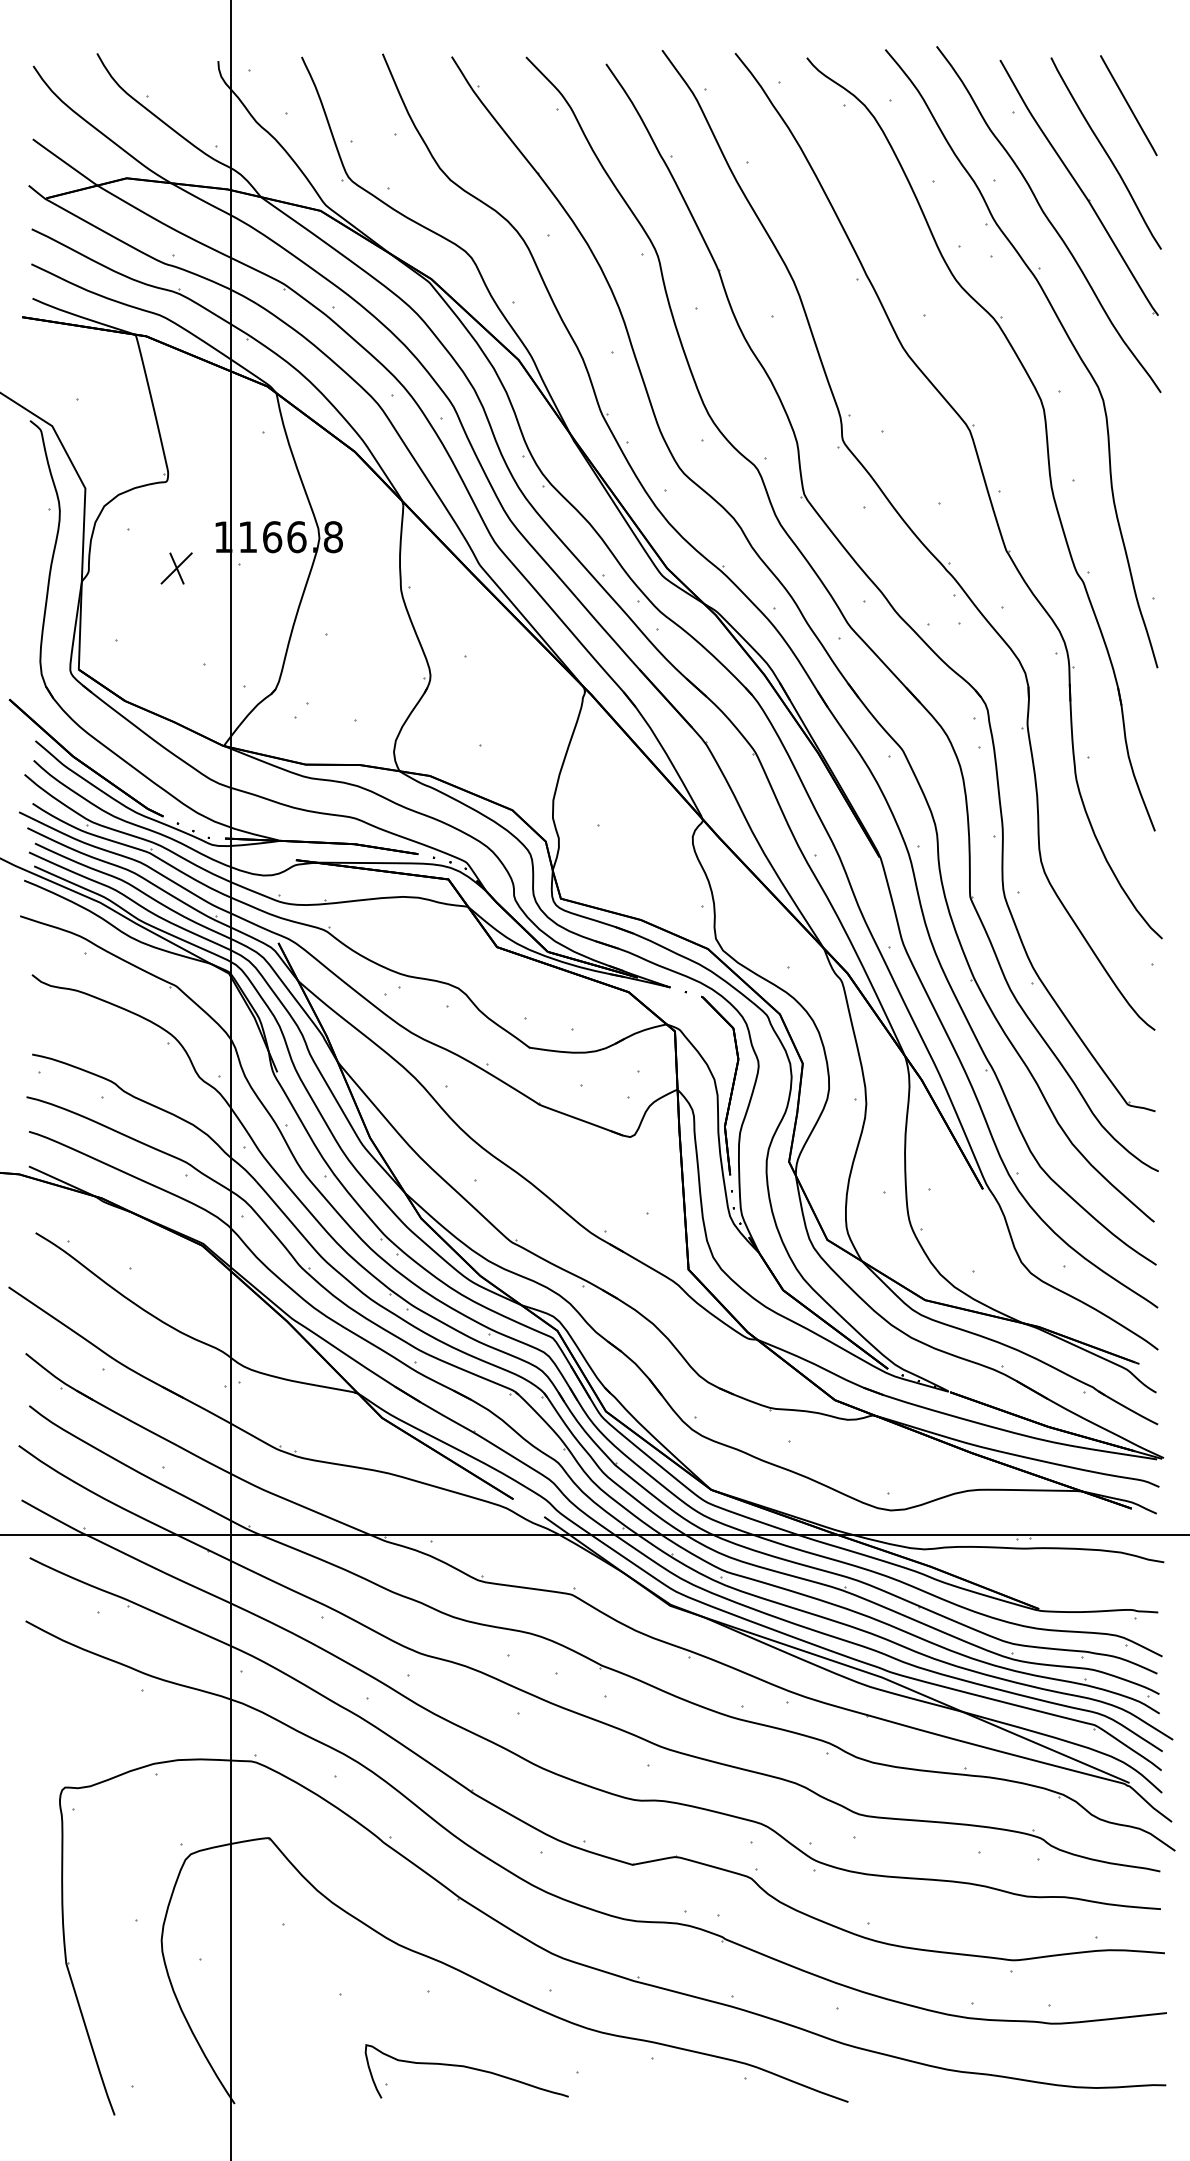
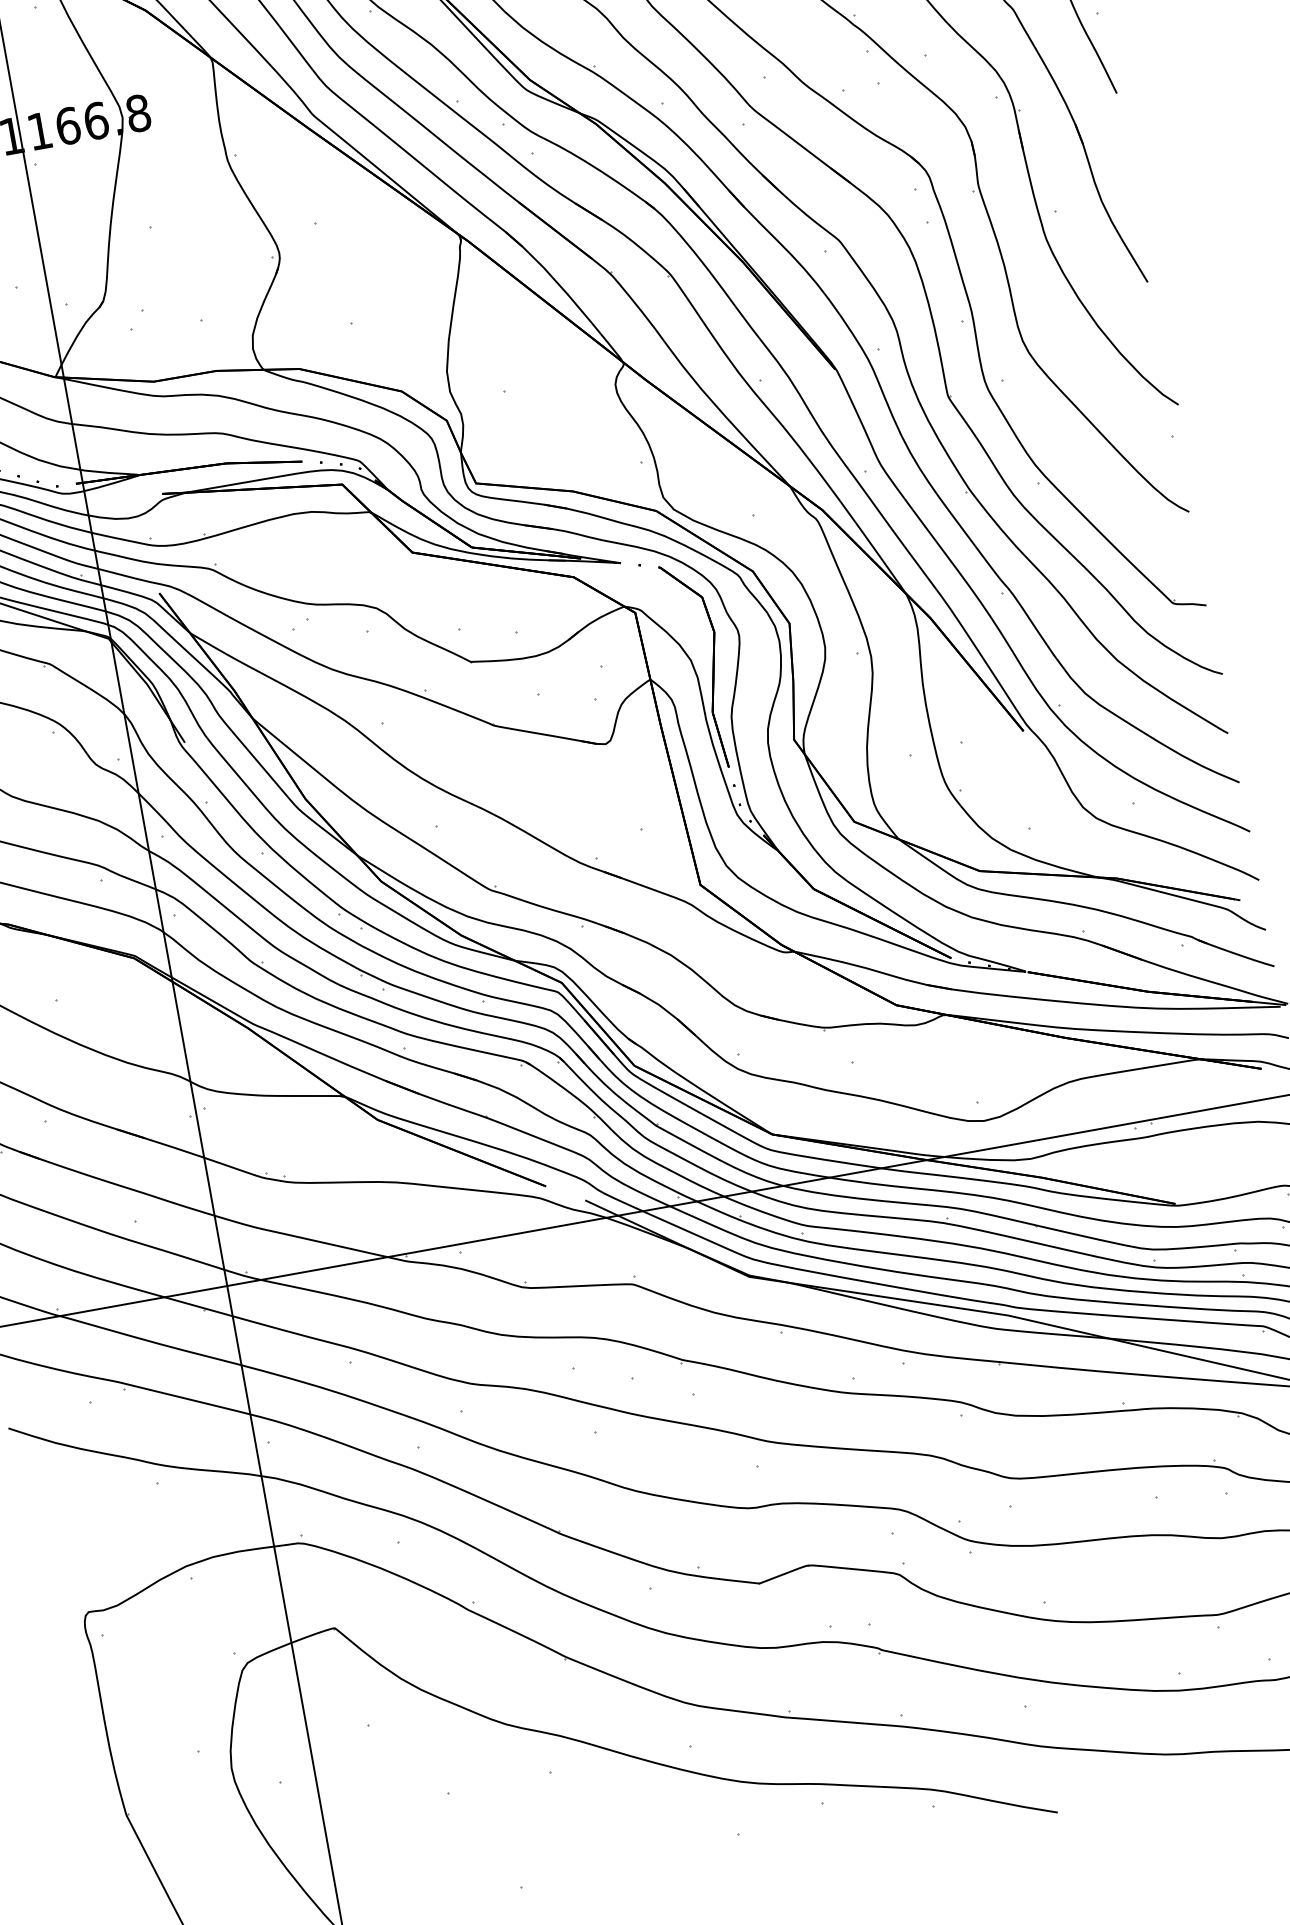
curve: (467, 2068) -> (611, 1852), removed

